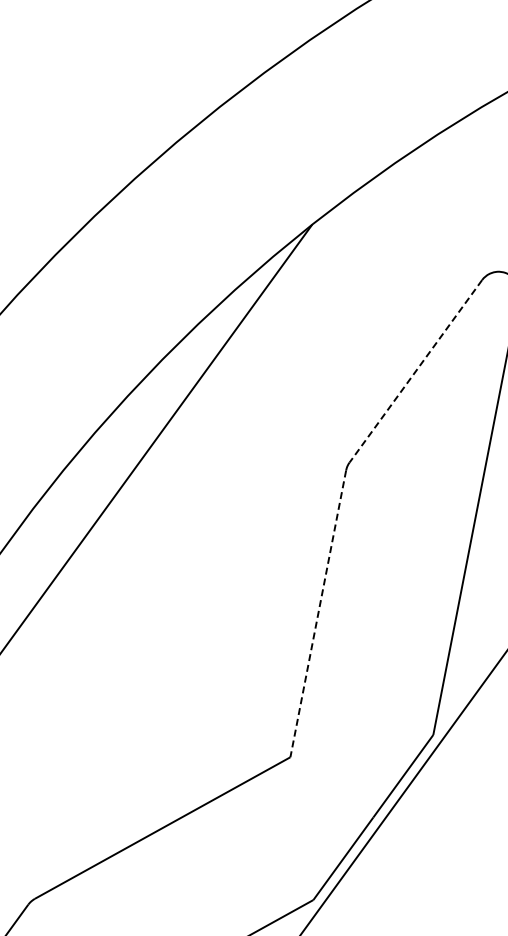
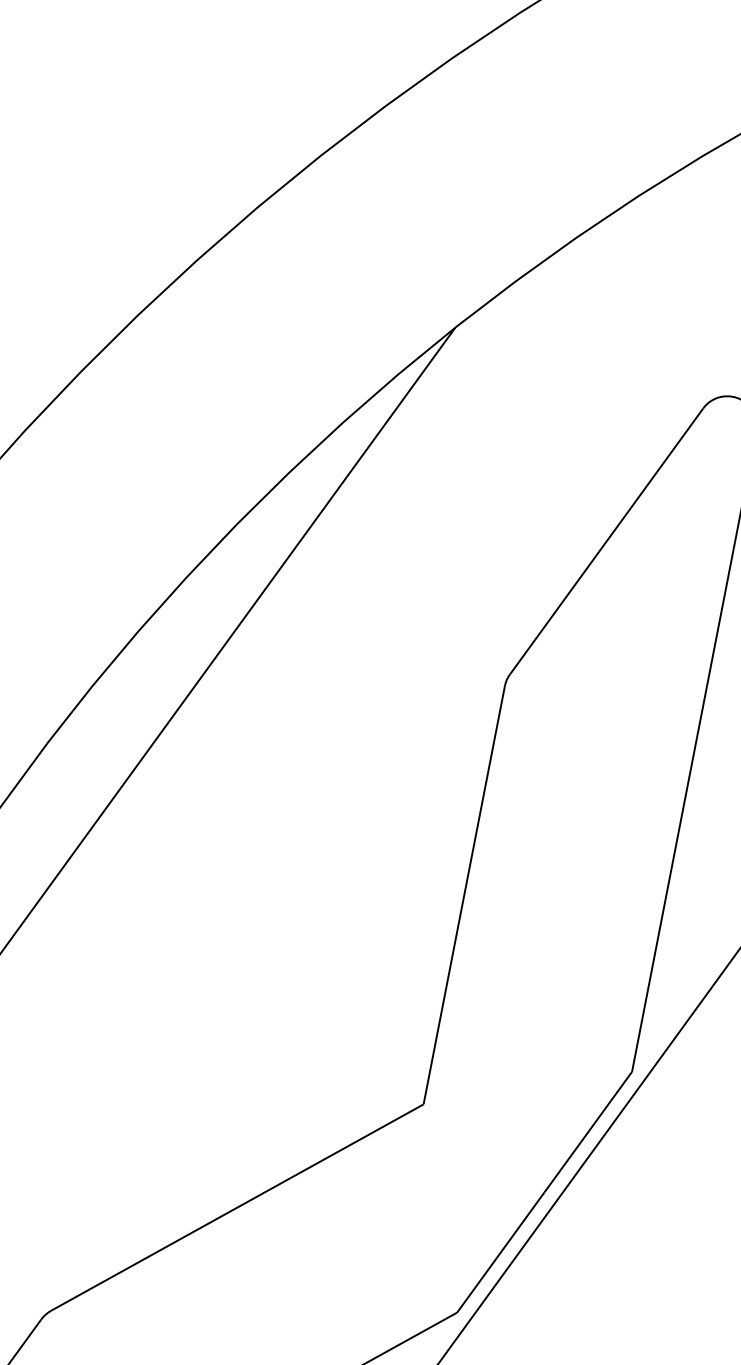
line: (415, 371) -> (606, 541), dashed -> solid
line: (318, 614) -> (464, 896), dashed -> solid

